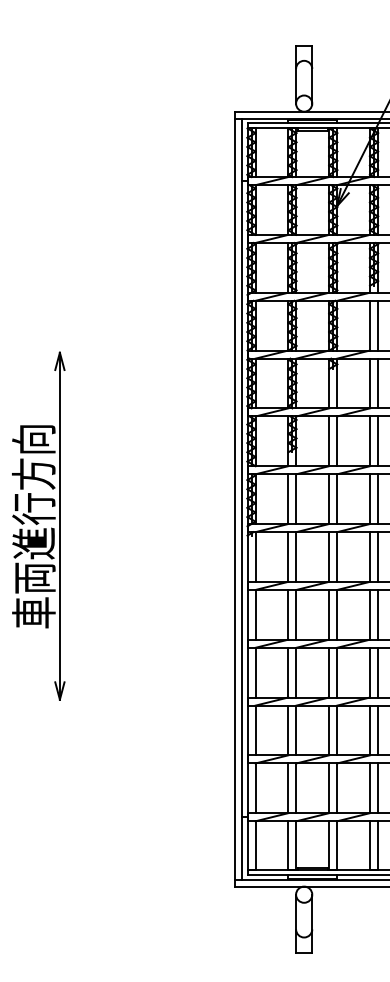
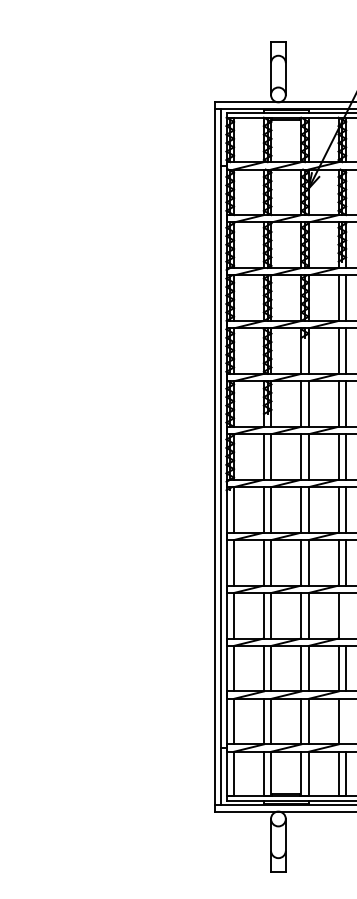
part: (38, 525) -> (35, 481), removed
line: (378, 672) -> (346, 615), removed
line: (378, 788) -> (346, 721), removed

